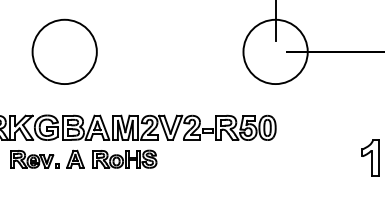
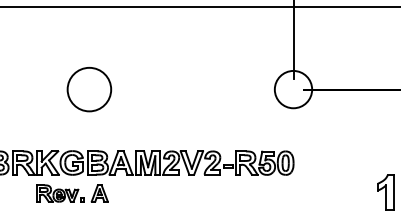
circle: (64, 51) -> (89, 89), size x0.7
circle: (275, 51) -> (293, 89), size x0.6
part: (124, 159) -> (147, 193), removed

